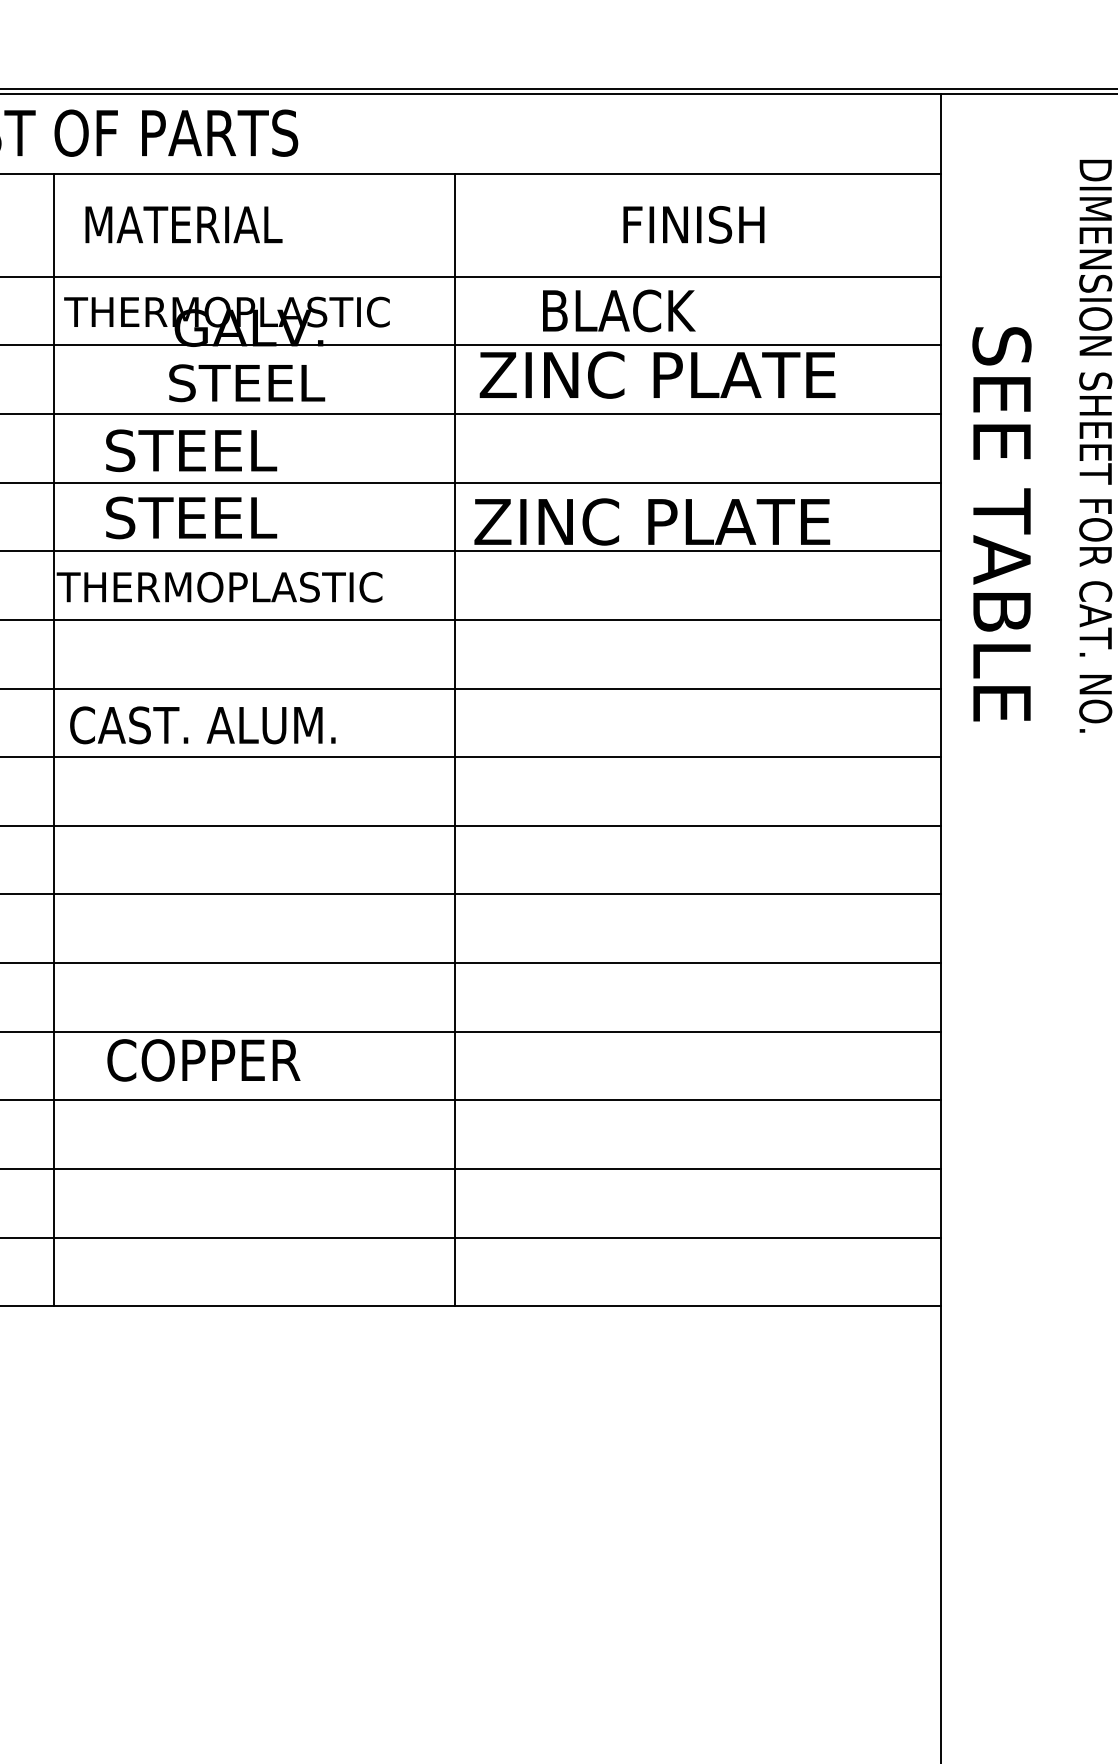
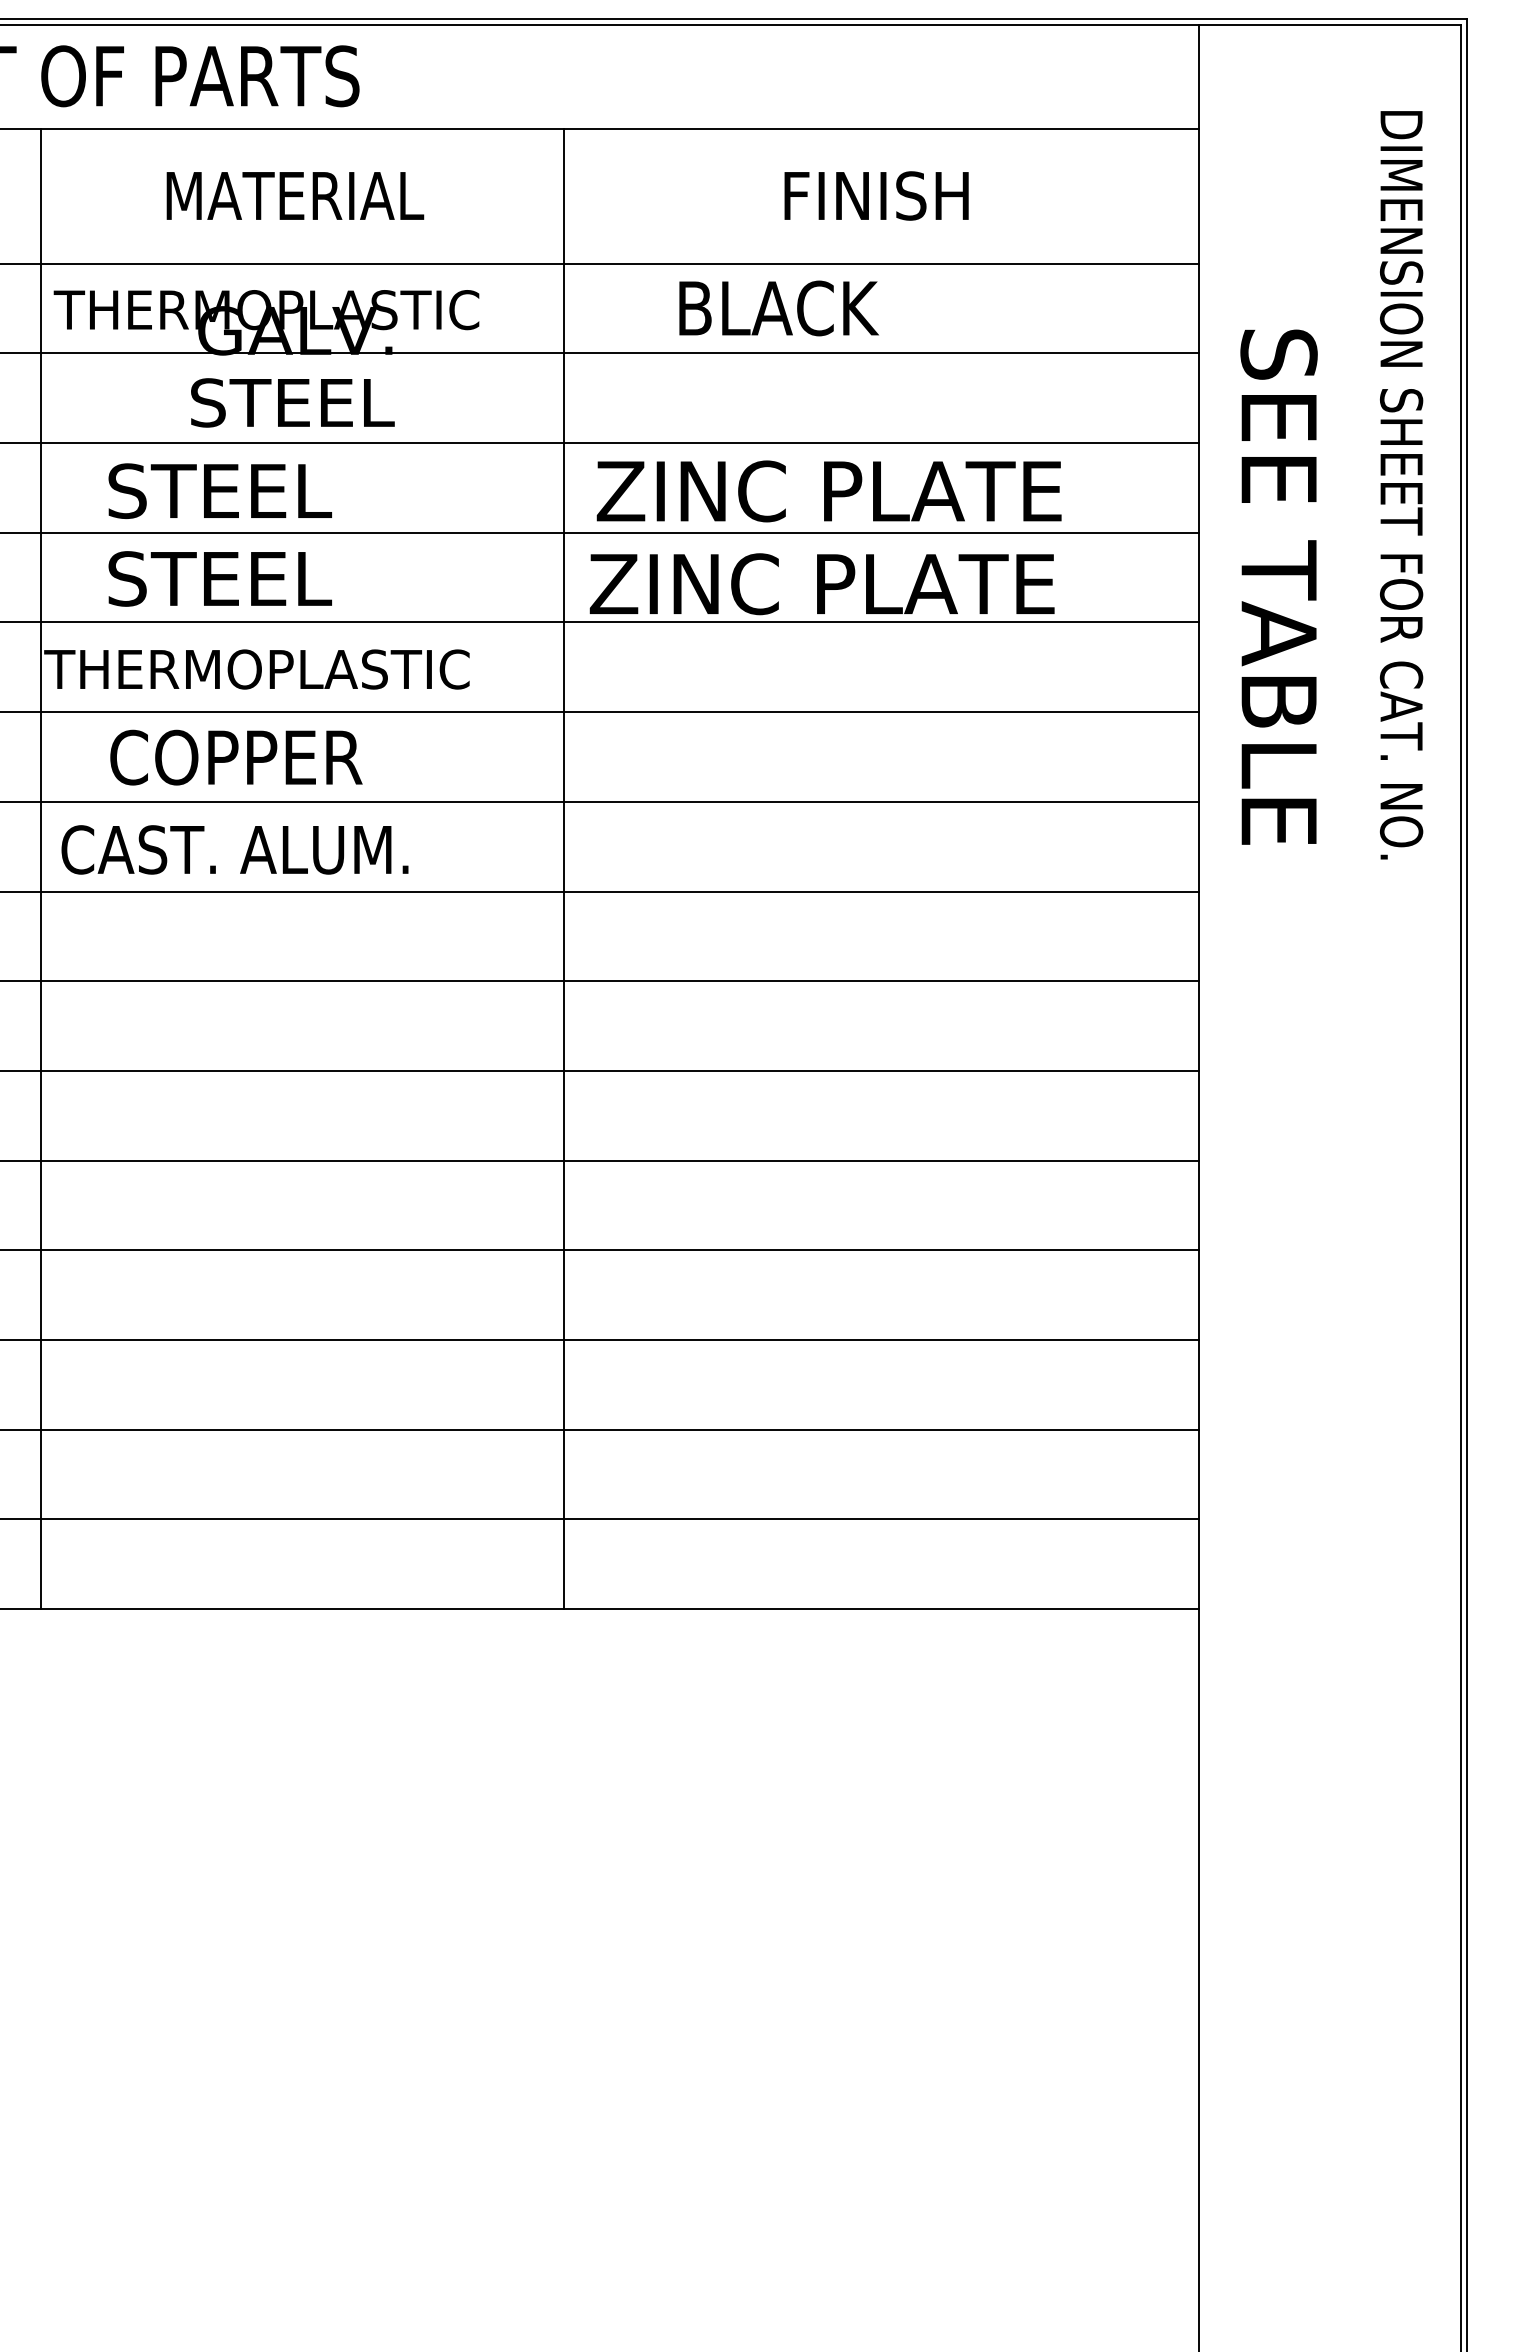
text: (184, 224) -> (295, 195), moved
text: (657, 375) -> (828, 491), moved
text: (203, 1060) -> (236, 757), moved

